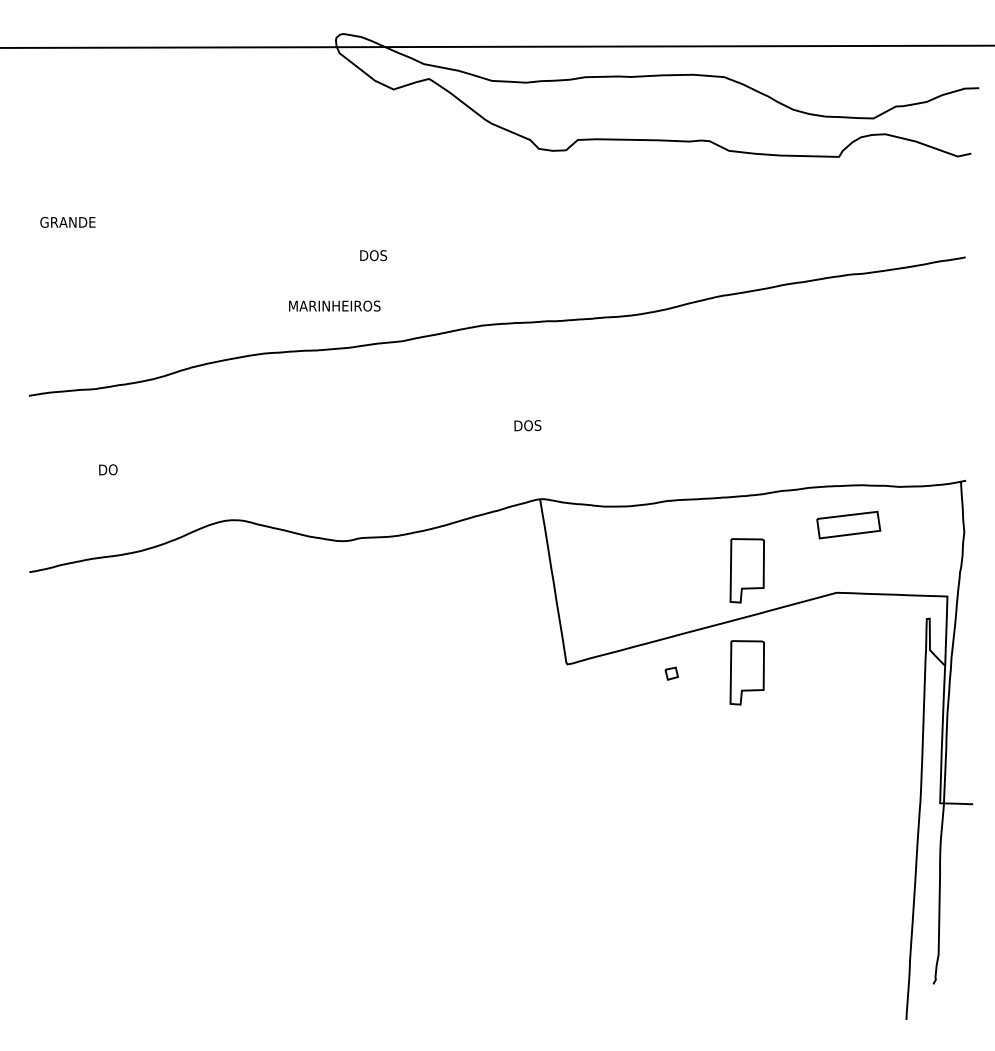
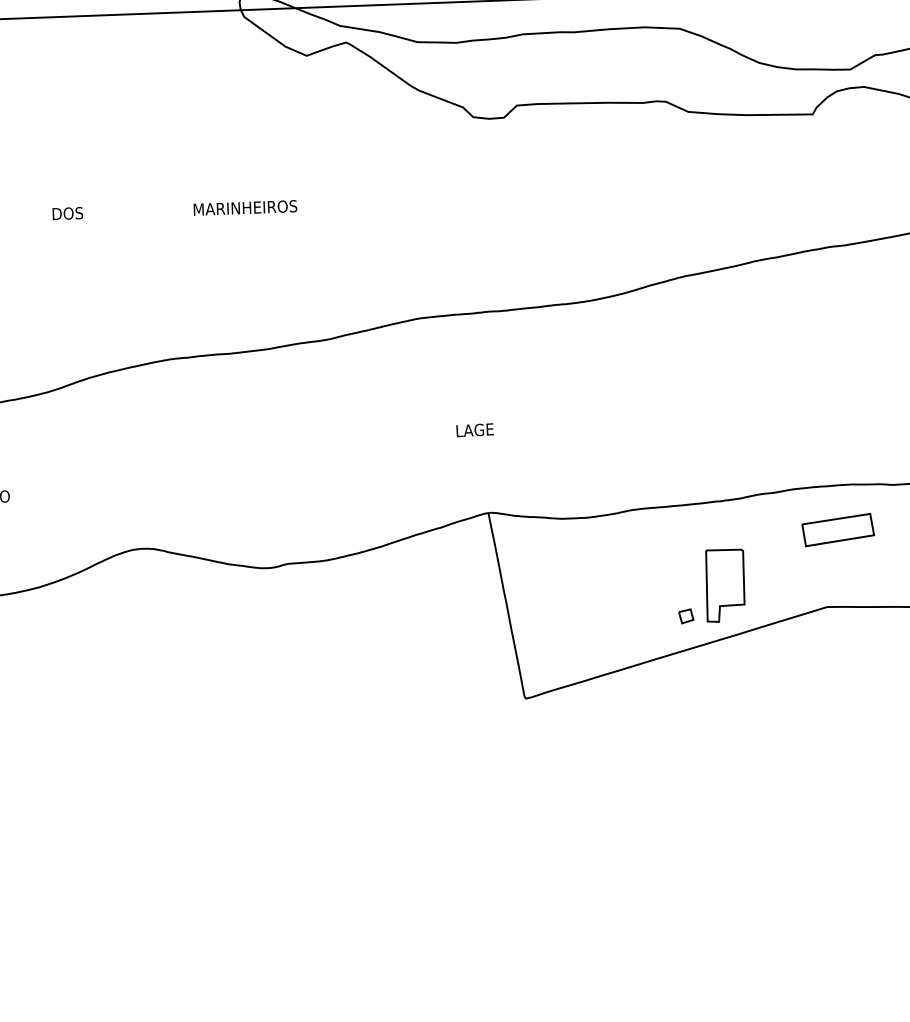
text: (373, 255) -> (67, 213), moved
text: (334, 305) -> (245, 207), moved
text: (531, 425) -> (475, 430), DOS -> LAGE
part: (746, 672) -> (728, 700), removed
part: (671, 673) -> (685, 616), moved

